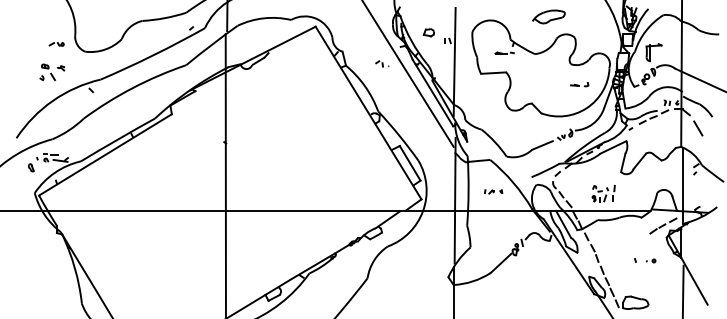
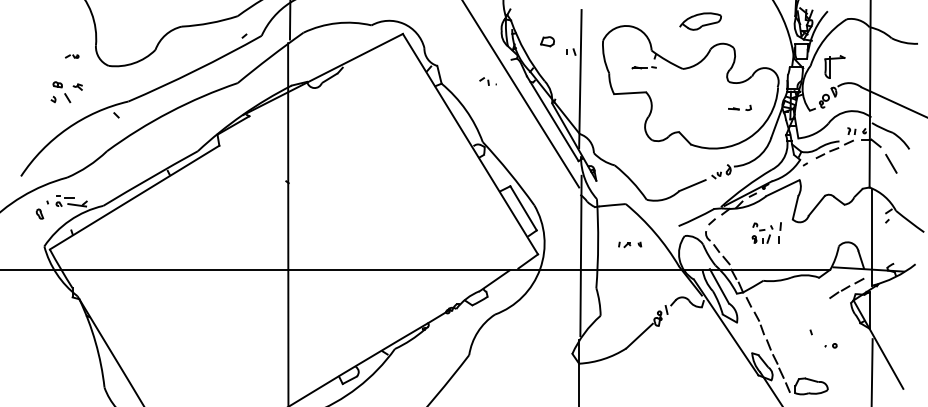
part: (56, 44) -> (72, 56), size x0.7
part: (603, 193) -> (766, 232), moved
part: (650, 260) -> (830, 345), moved

